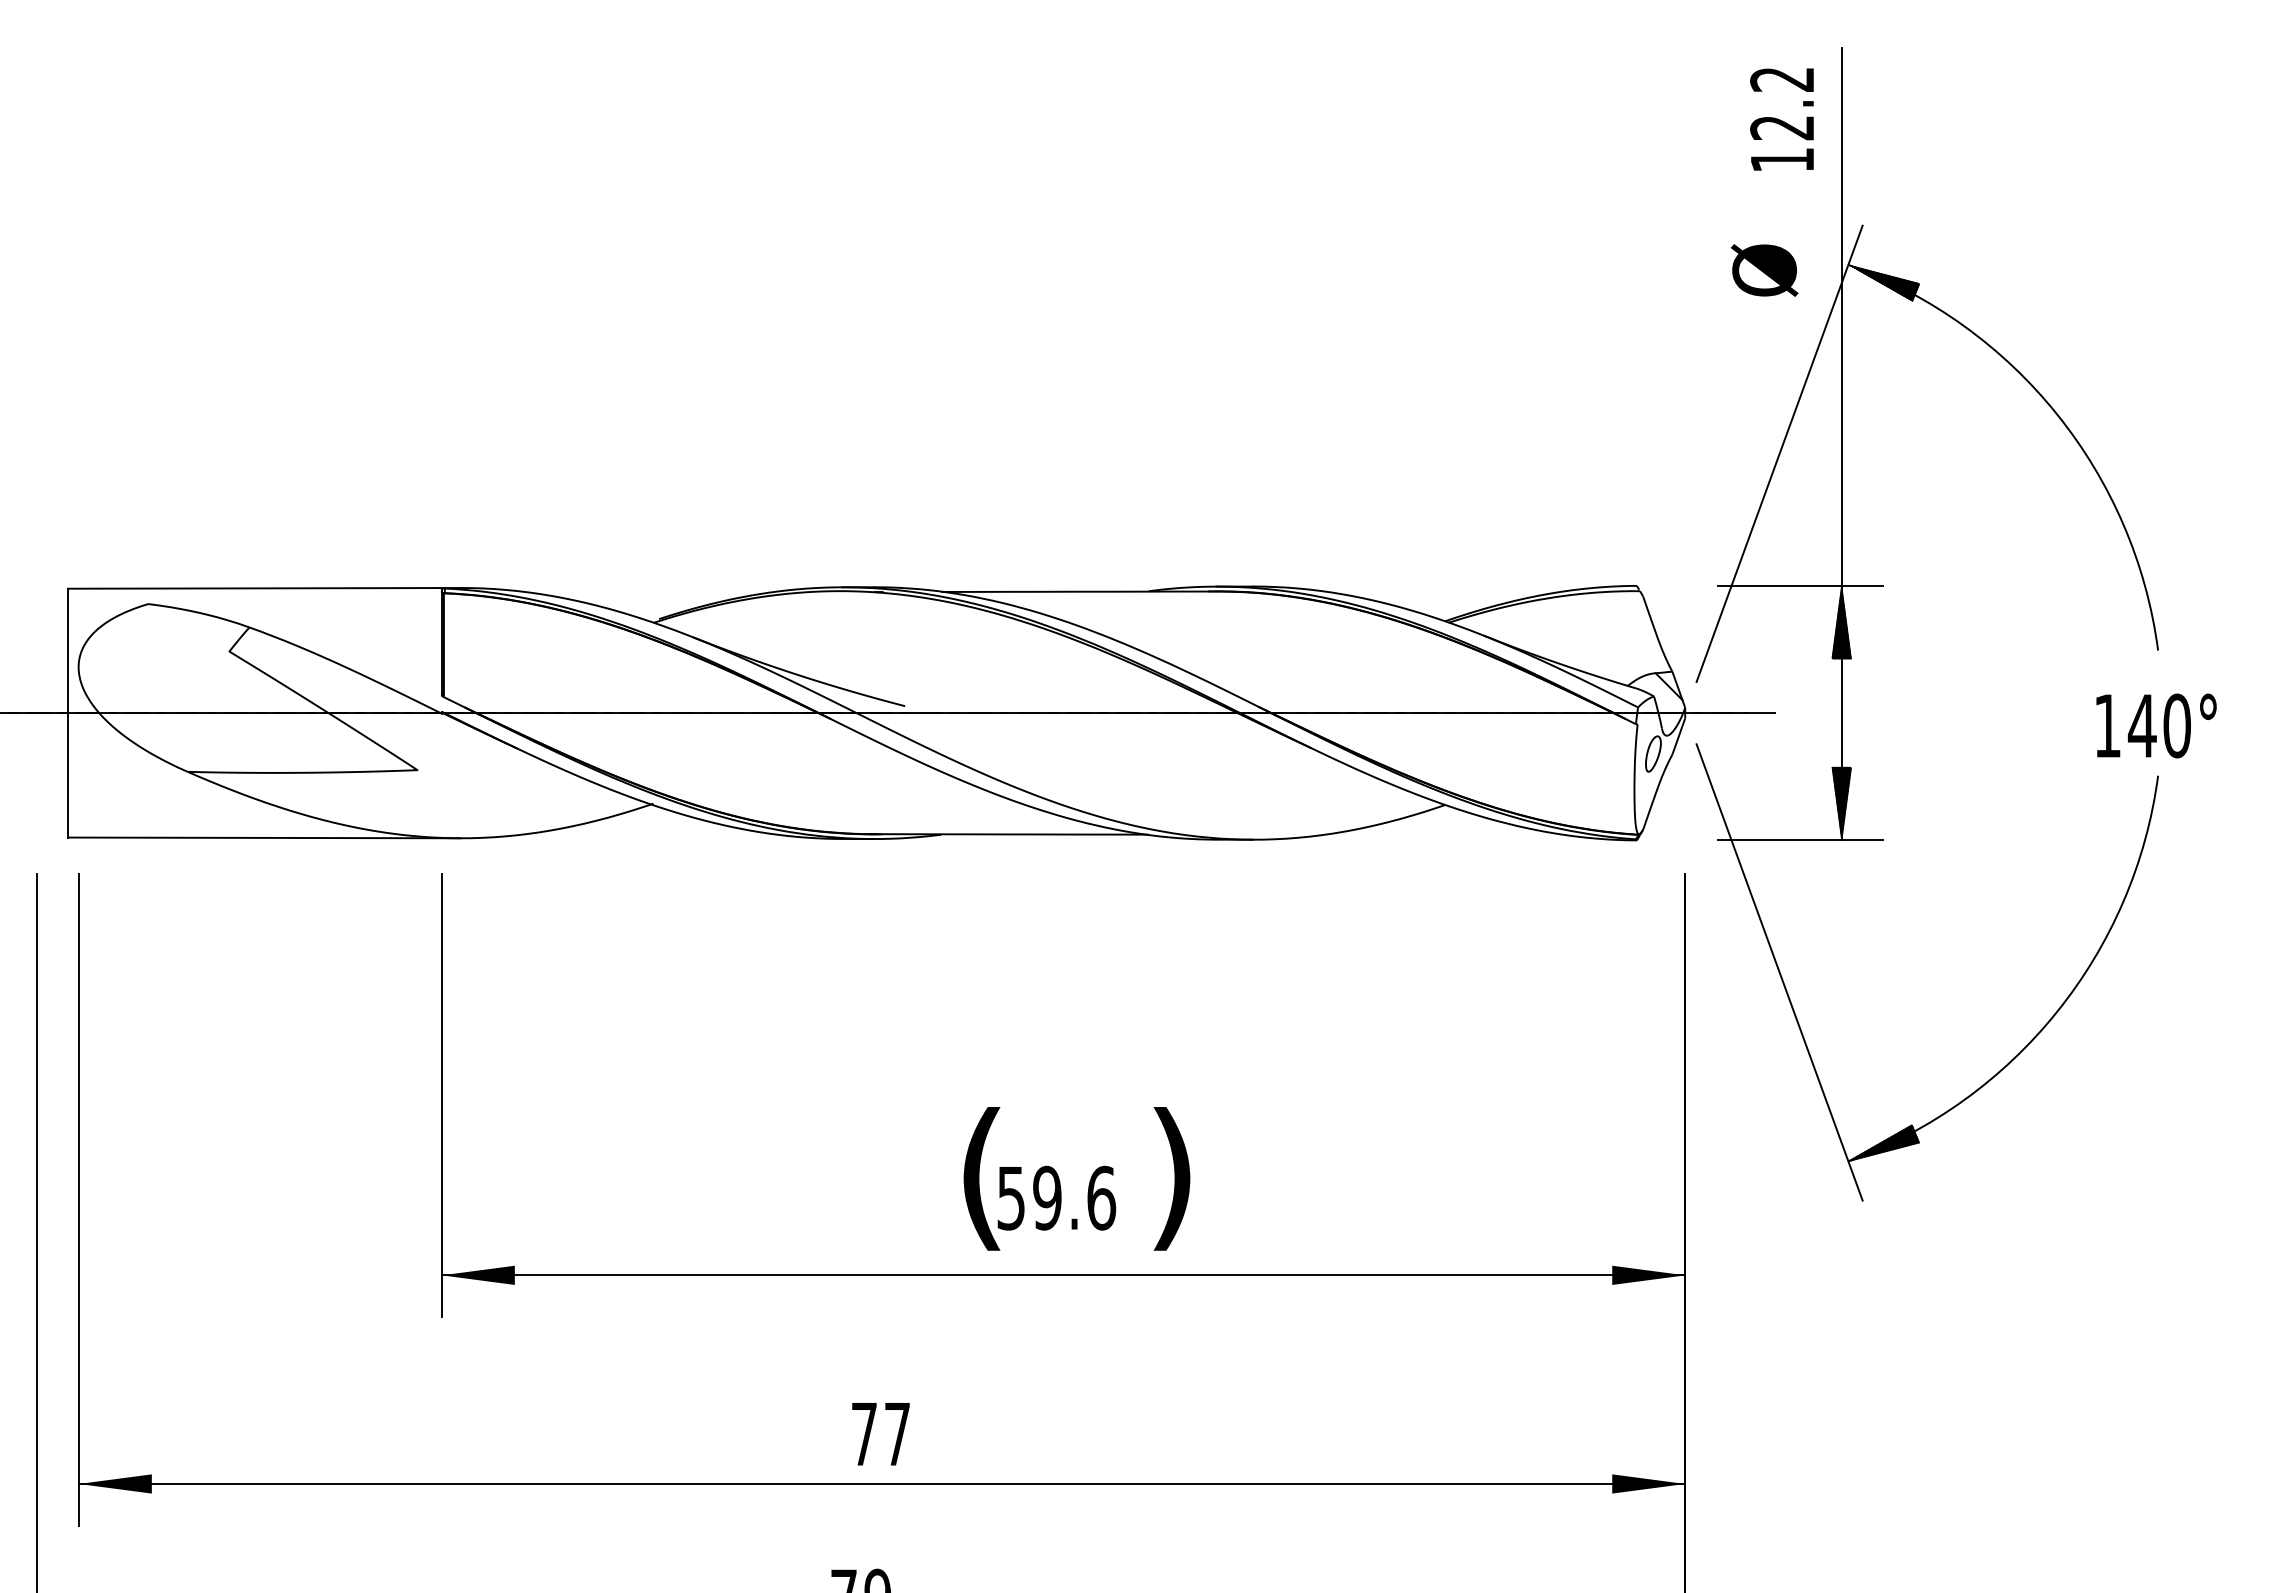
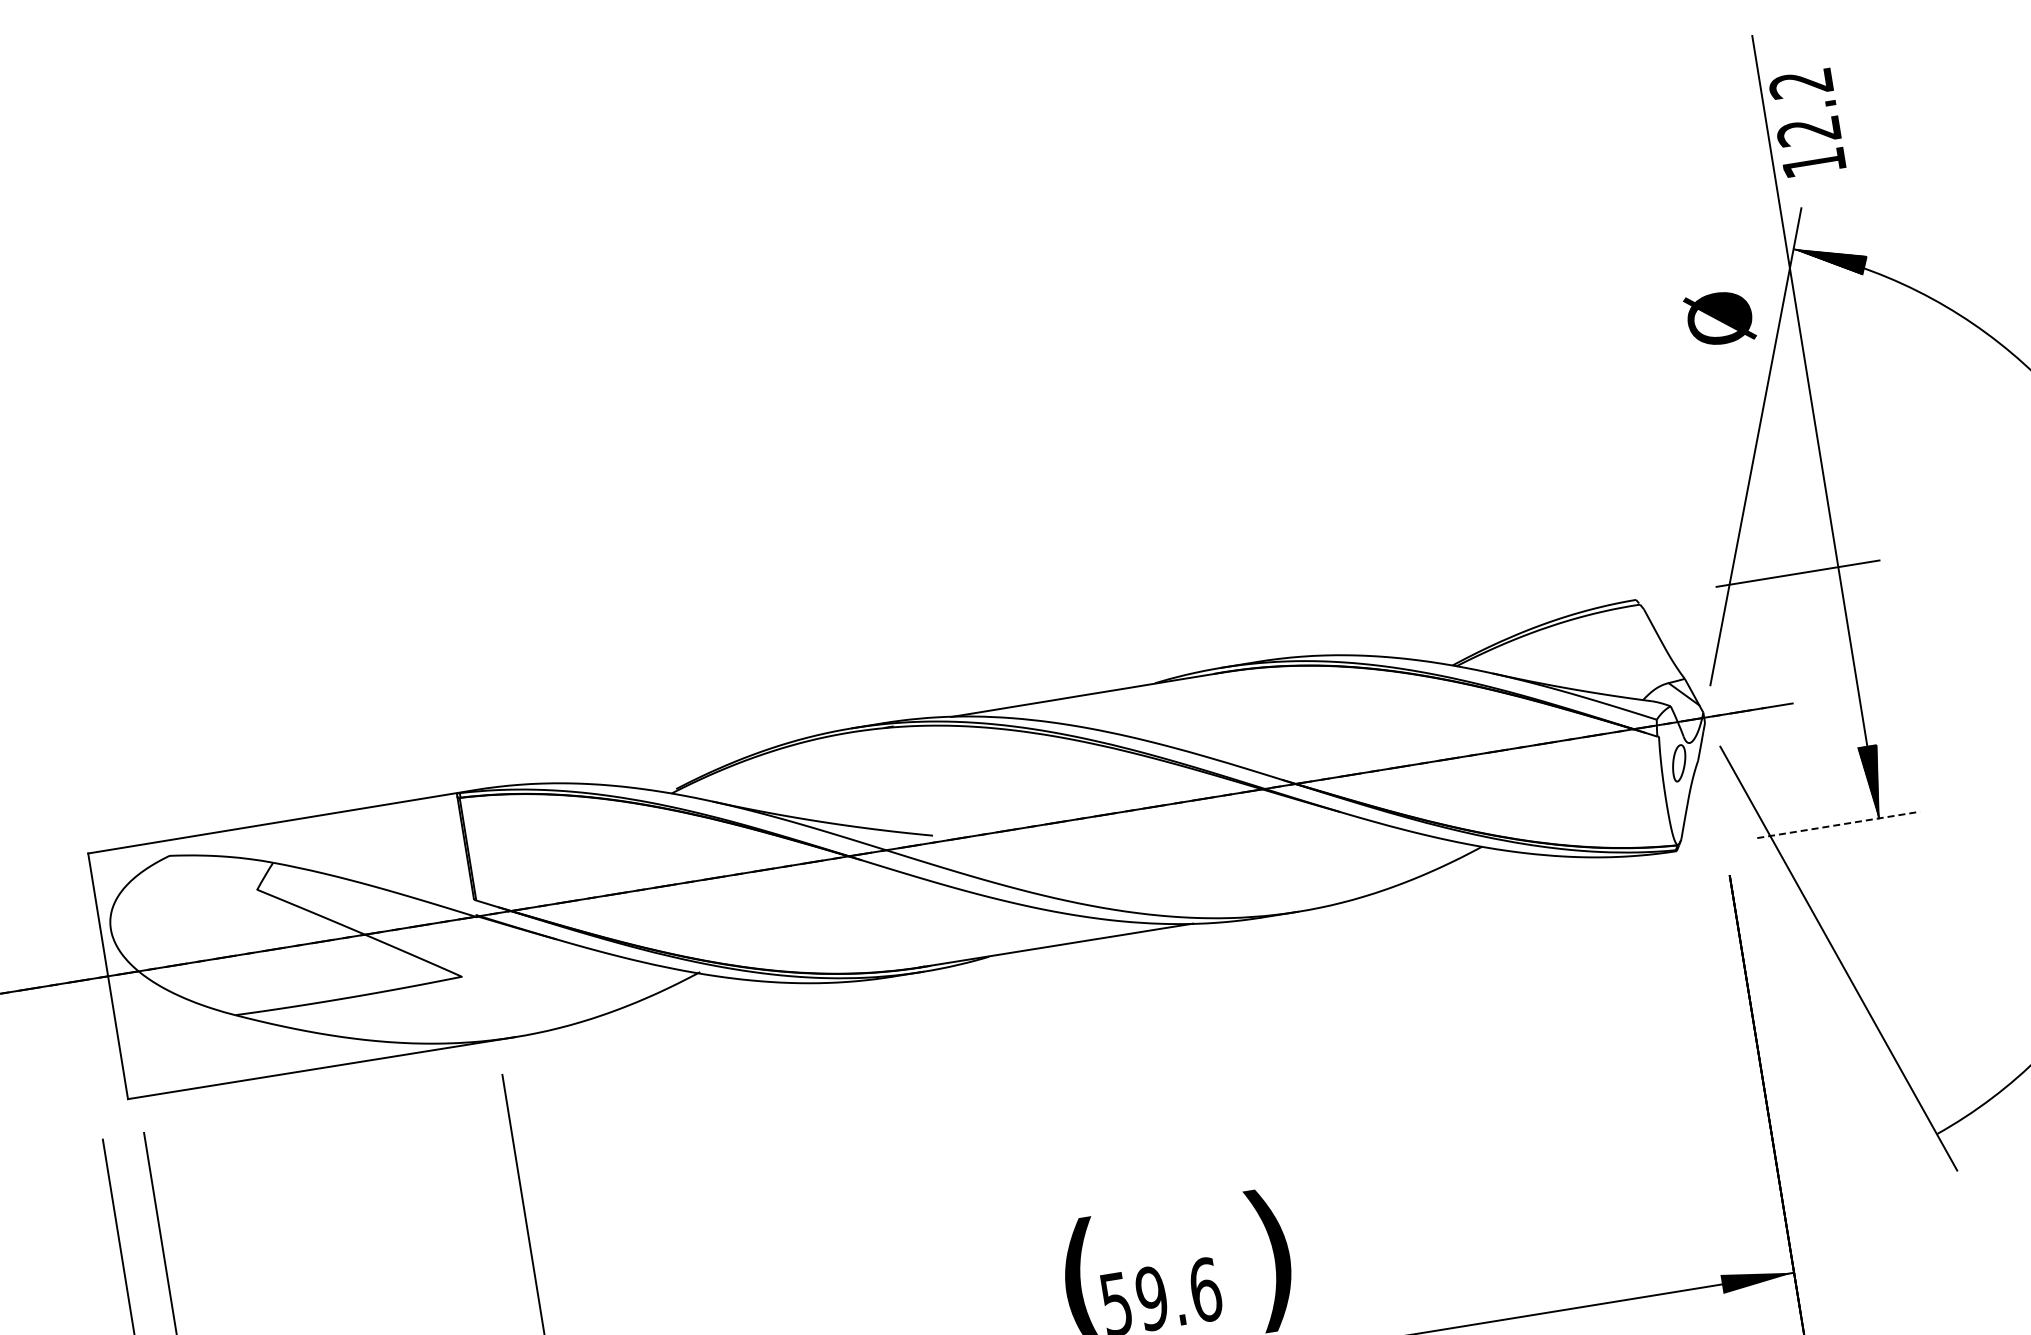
text: (1781, 119) -> (1806, 123), moved
text: (1764, 270) -> (1719, 318), moved
hatch: (1841, 622) -> (1843, 603), removed
line: (1800, 840) -> (1838, 825), solid -> dashed
hatch: (1883, 1143) -> (1968, 1110), removed

